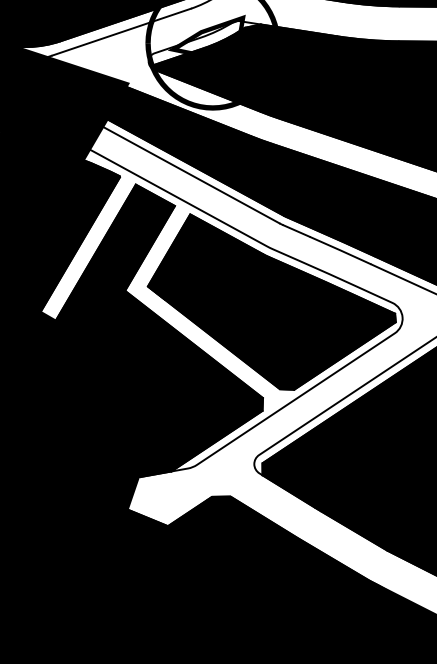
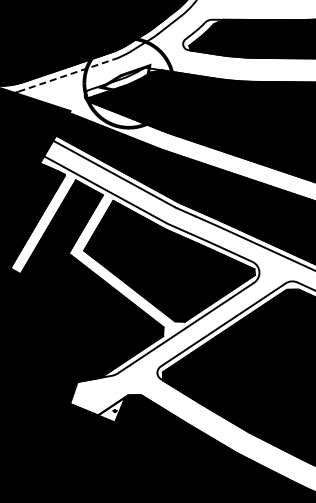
line: (122, 32) -> (66, 75), solid -> dashed
fill: (187, 517) -> (111, 409), removed

